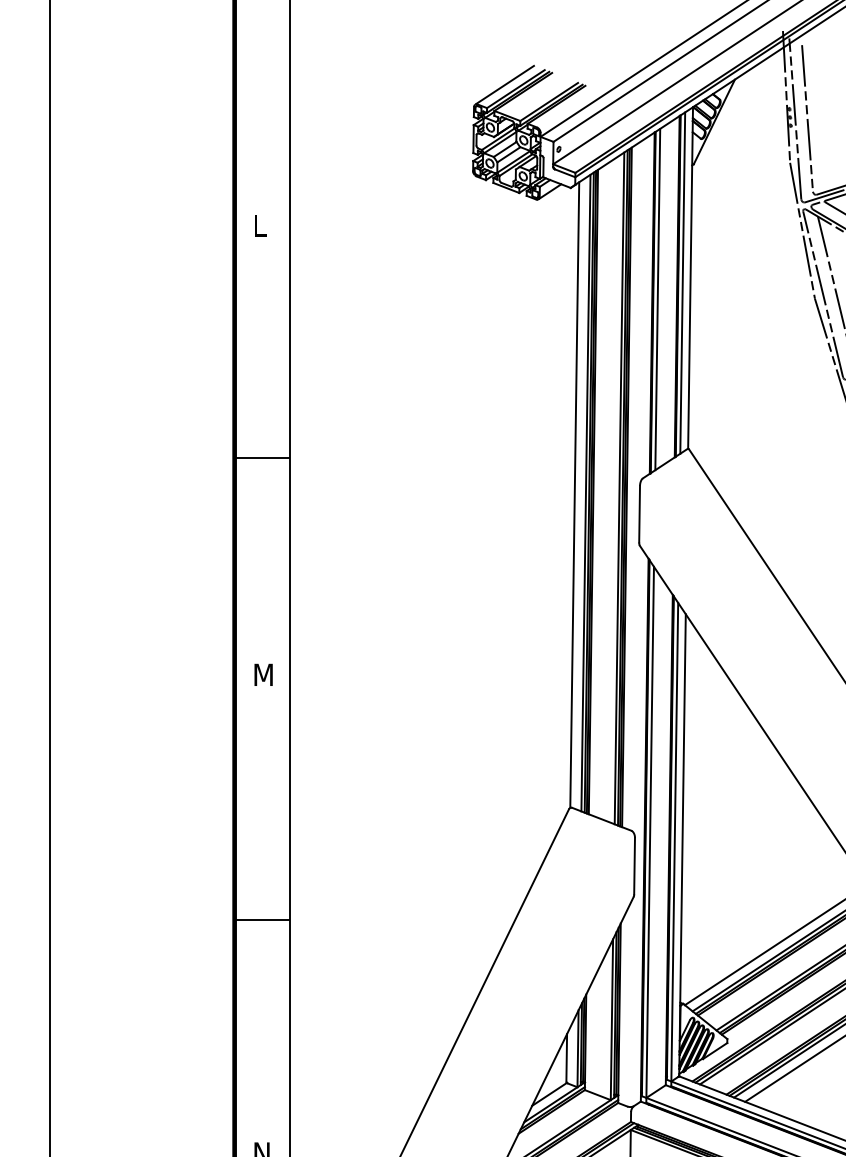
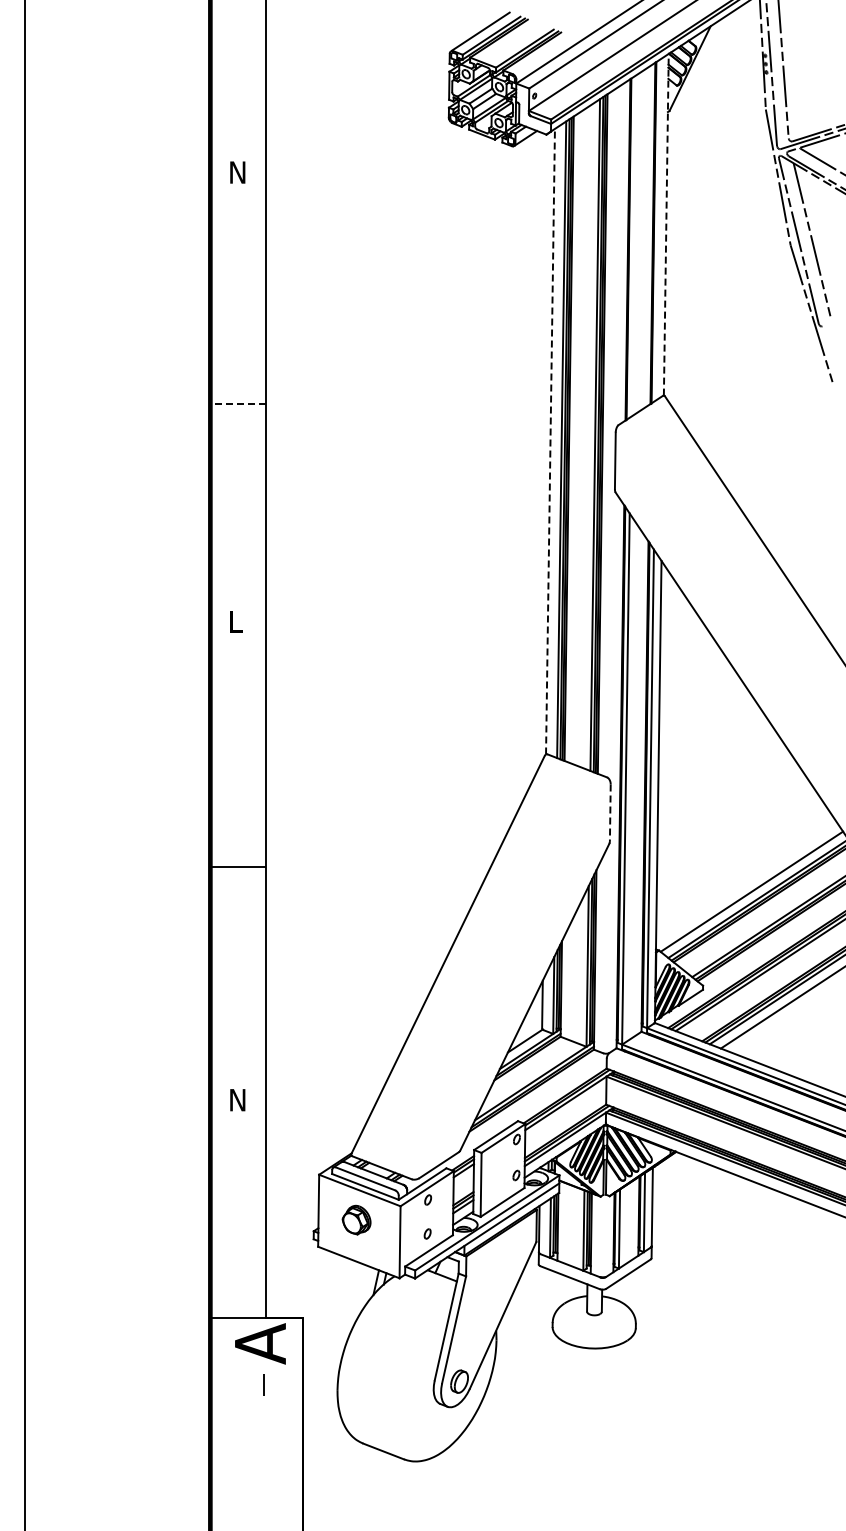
text: (261, 225) -> (237, 172), L -> N
line: (690, 277) -> (666, 224), solid -> dashed
line: (682, 282) -> (658, 229), removed
line: (657, 298) -> (633, 245), removed
line: (262, 457) -> (238, 404), solid -> dashed
line: (574, 494) -> (550, 441), solid -> dashed
text: (263, 674) -> (239, 621), M -> L
line: (634, 866) -> (610, 813), solid -> dashed

